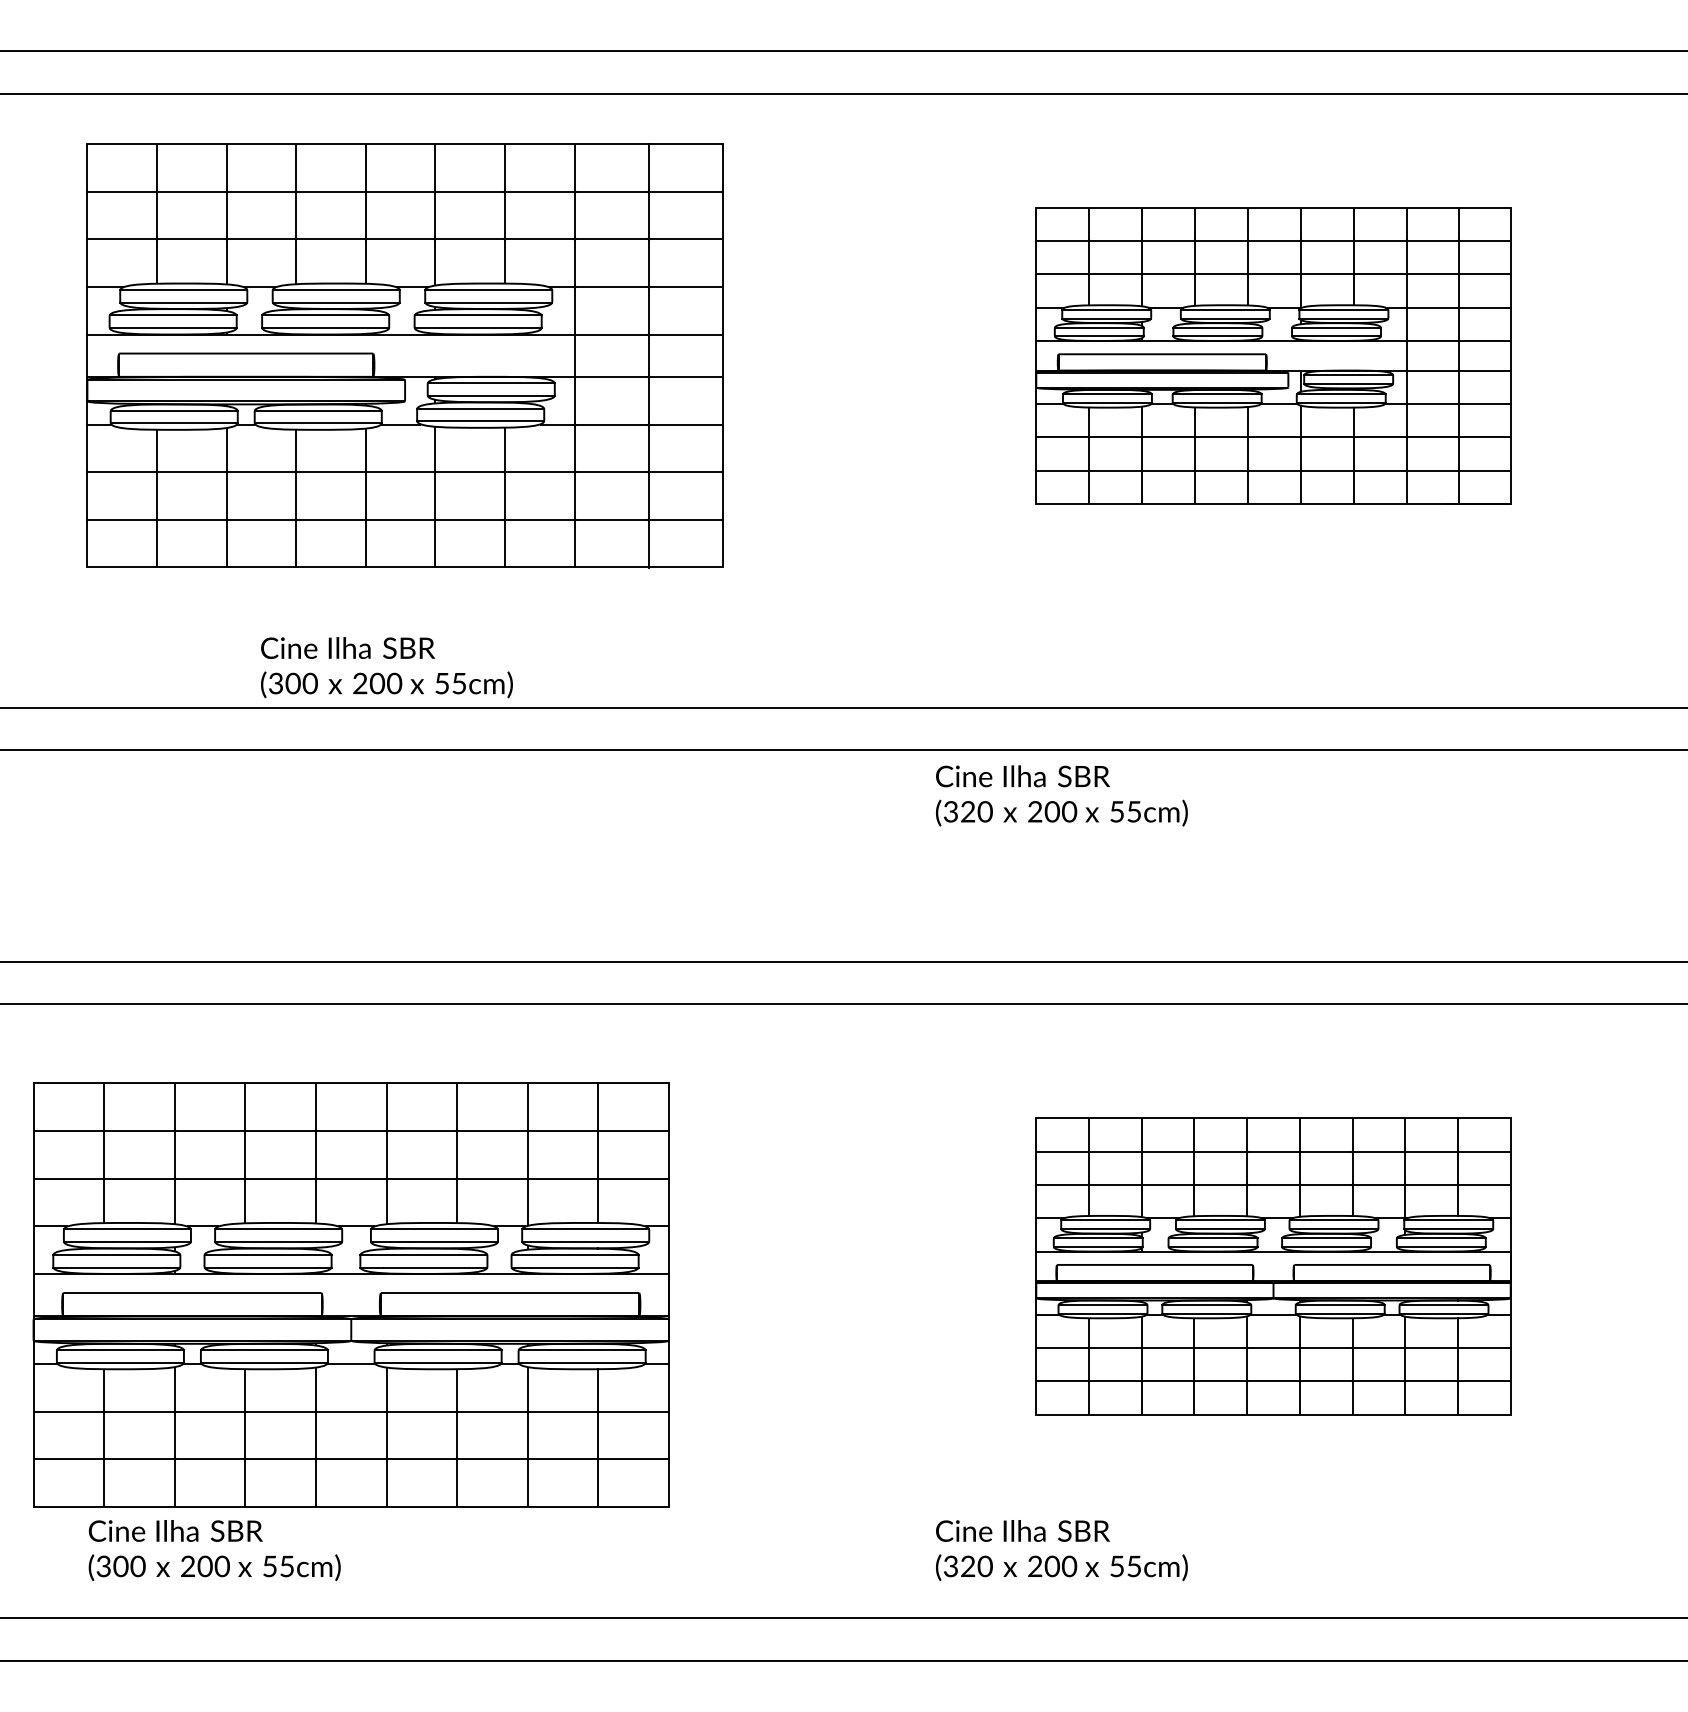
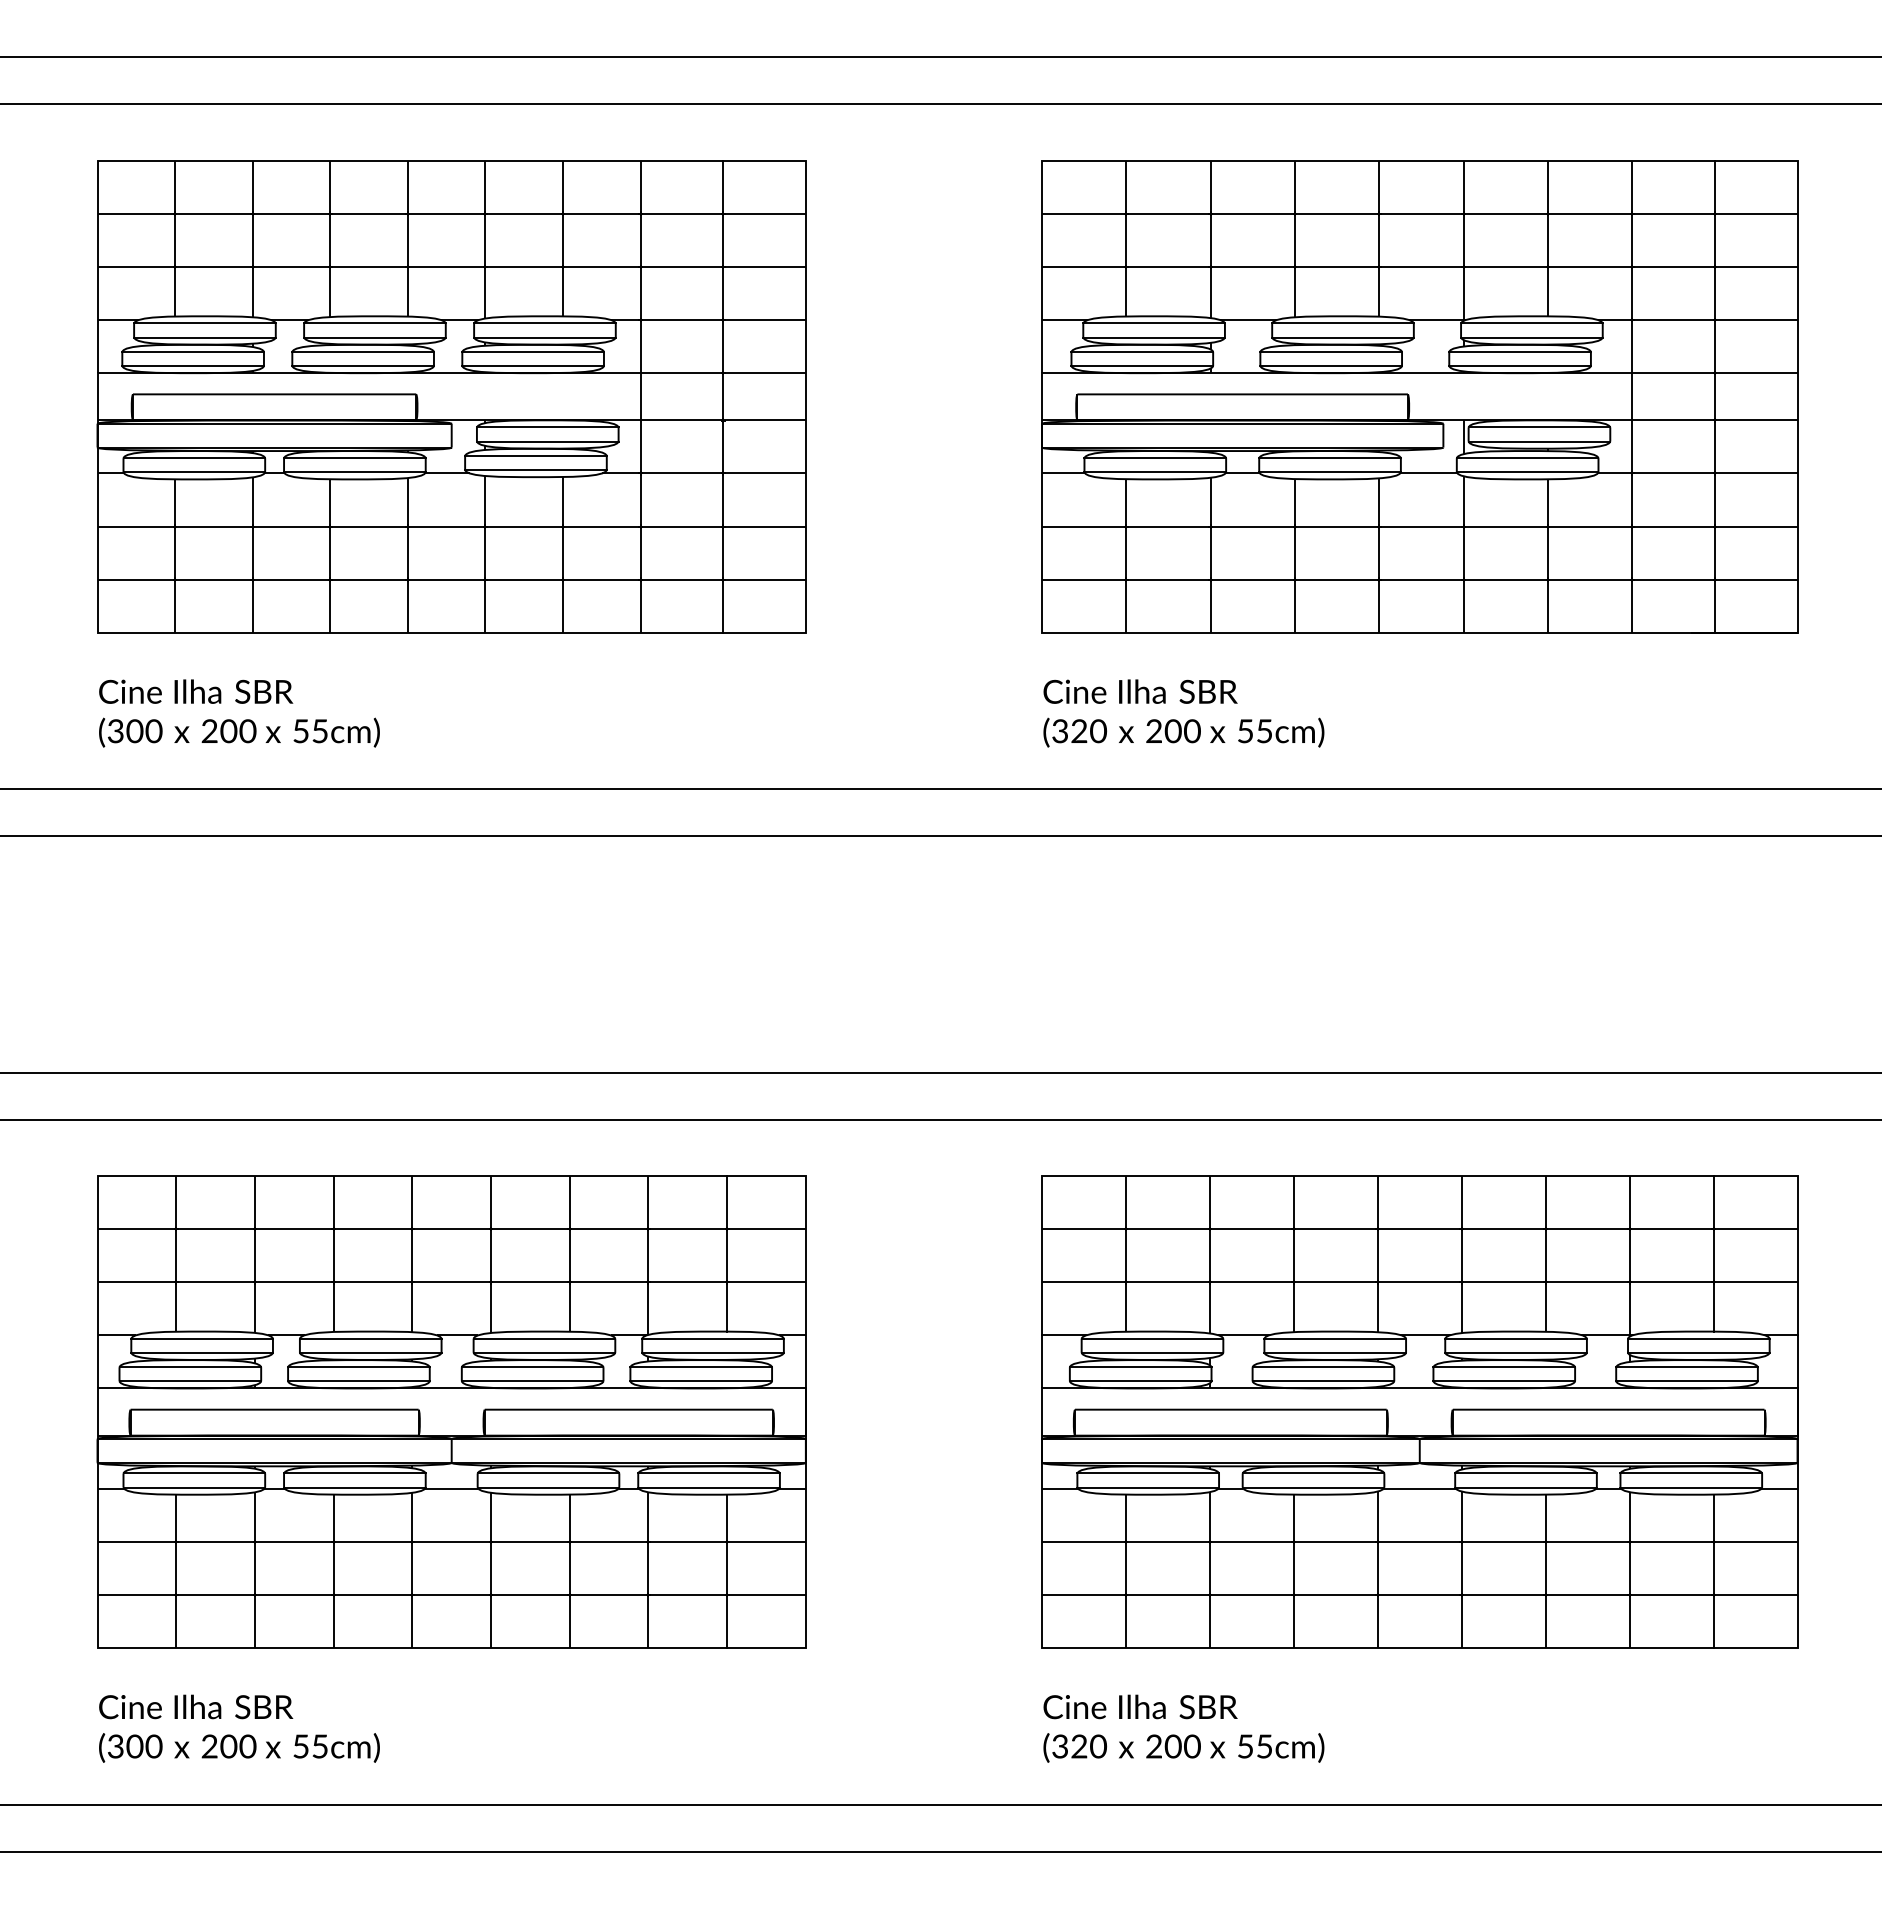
part: (1273, 355) -> (1419, 396), size x1.43
text: (386, 667) -> (239, 713), moved
text: (1061, 795) -> (1183, 713), moved
part: (1273, 1265) -> (1419, 1411), size x1.43
part: (351, 1294) -> (451, 1411), moved

